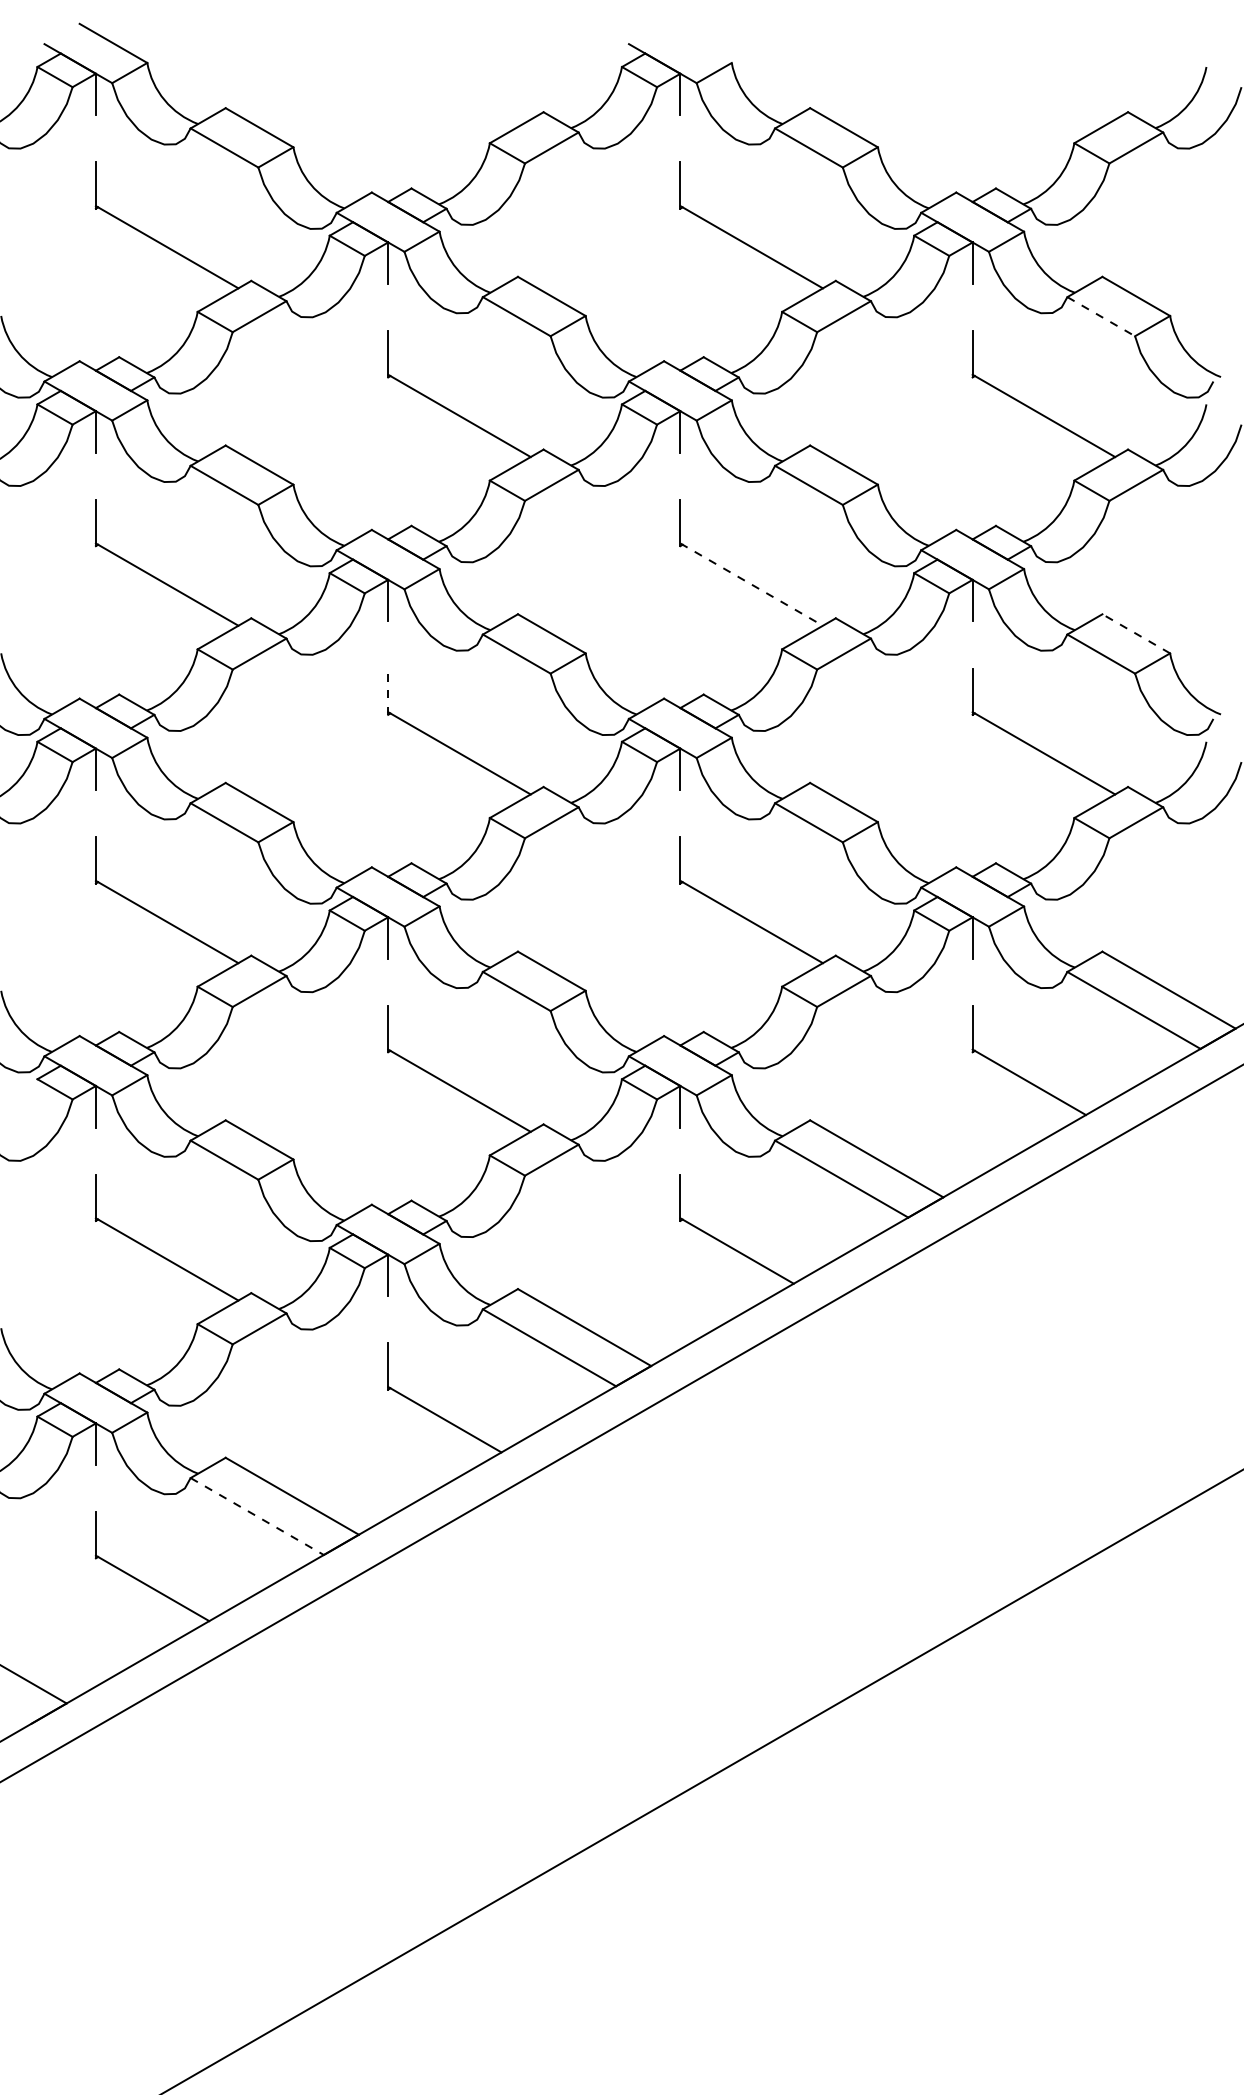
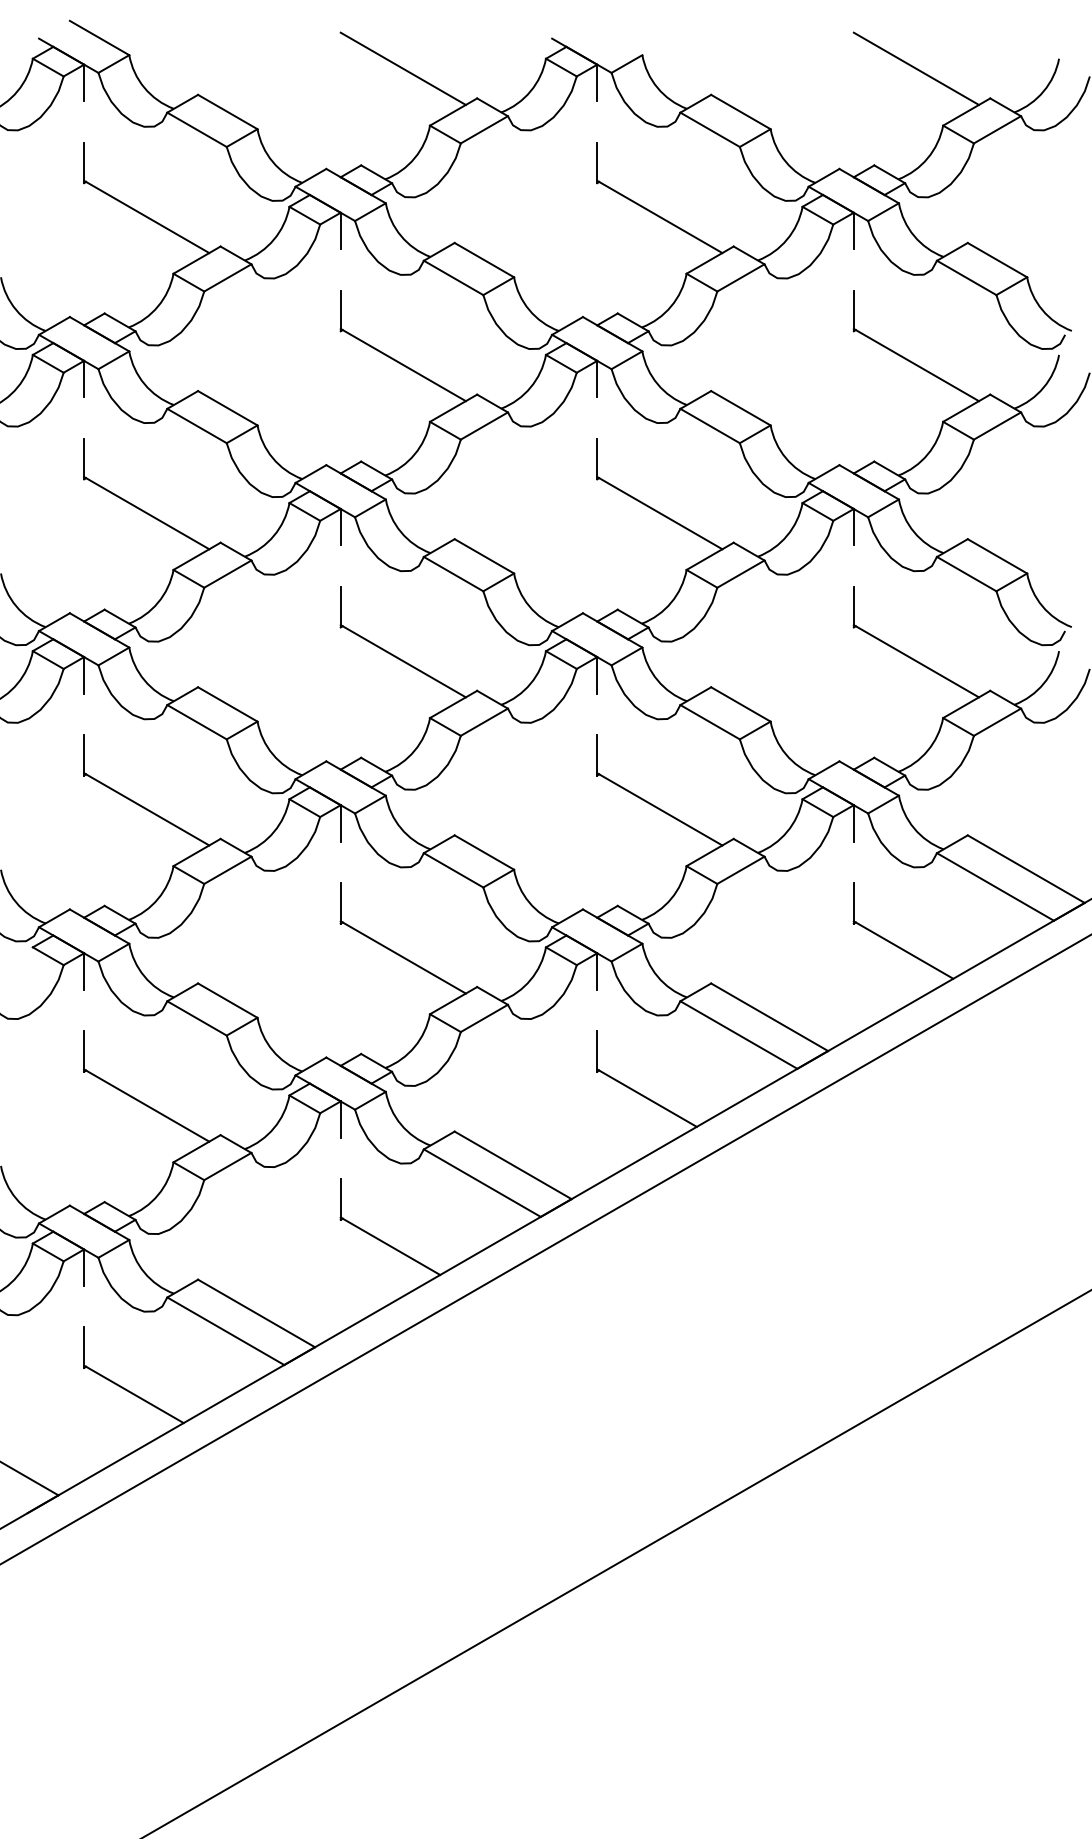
line: (458, 78) -> (402, 68), added
line: (1044, 78) -> (916, 68), added
line: (1102, 317) -> (967, 278), dashed -> solid
line: (752, 585) -> (660, 513), dashed -> solid
line: (1136, 634) -> (997, 556), dashed -> solid
line: (387, 690) -> (340, 606), dashed -> solid
line: (256, 1516) -> (225, 1331), dashed -> solid

